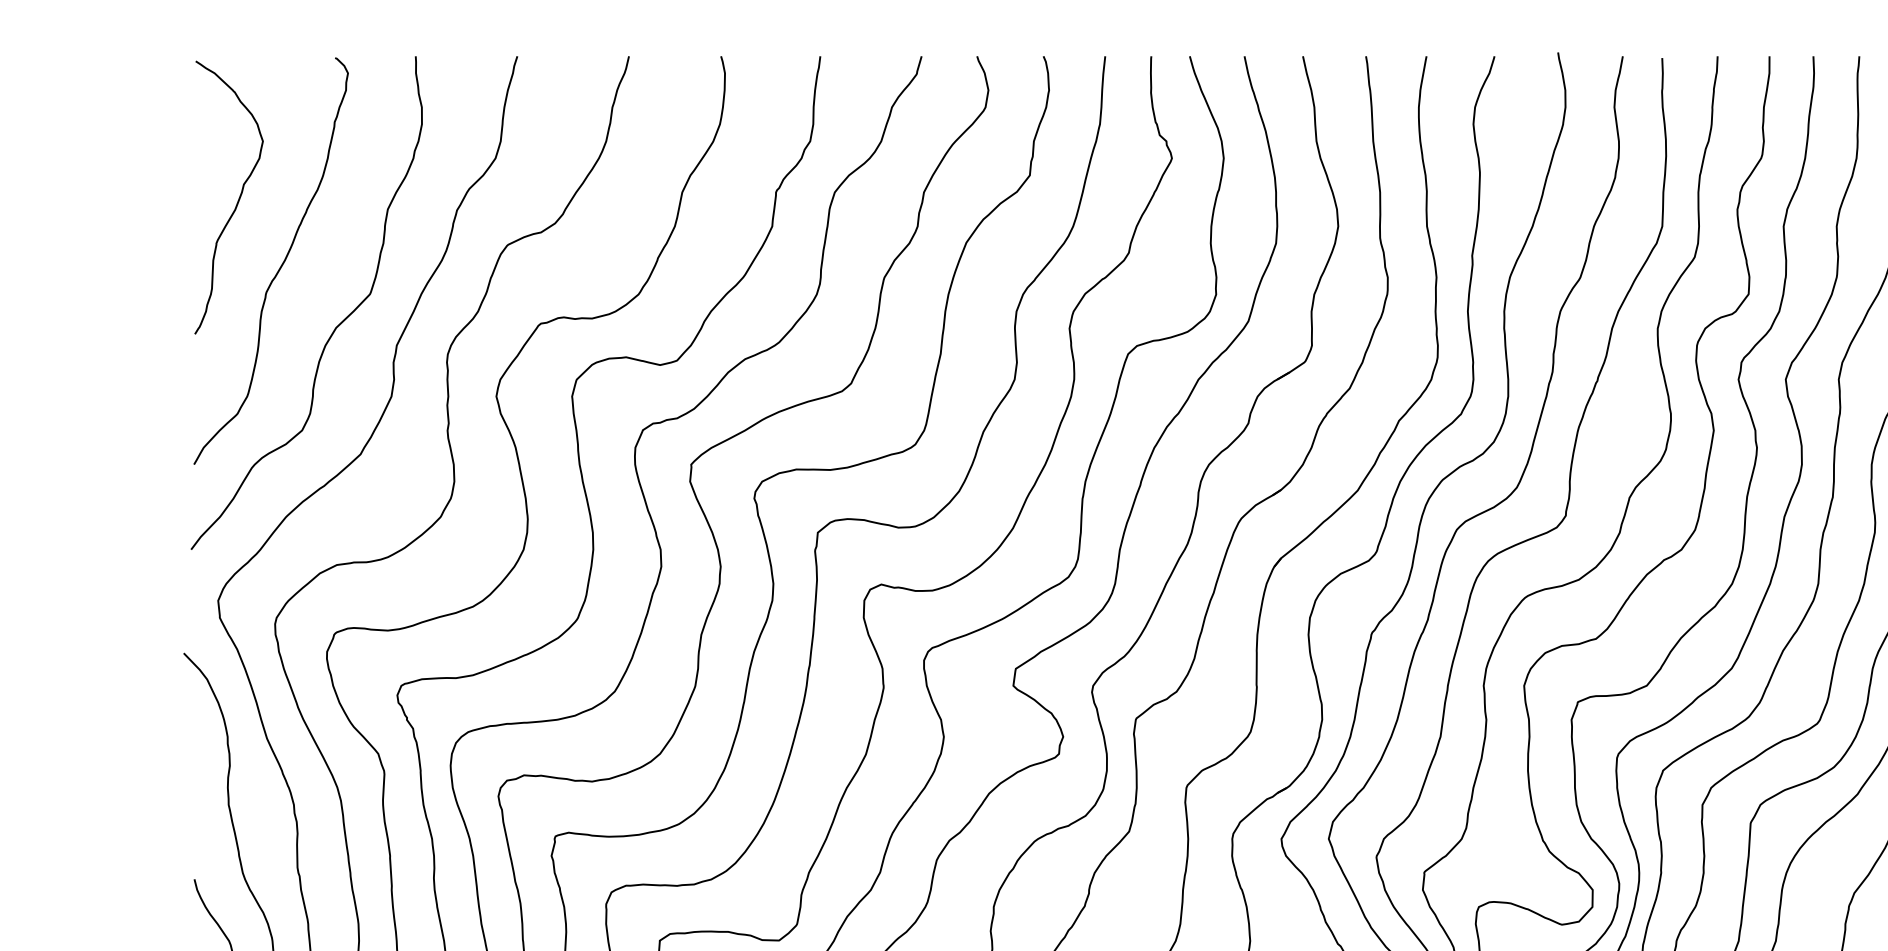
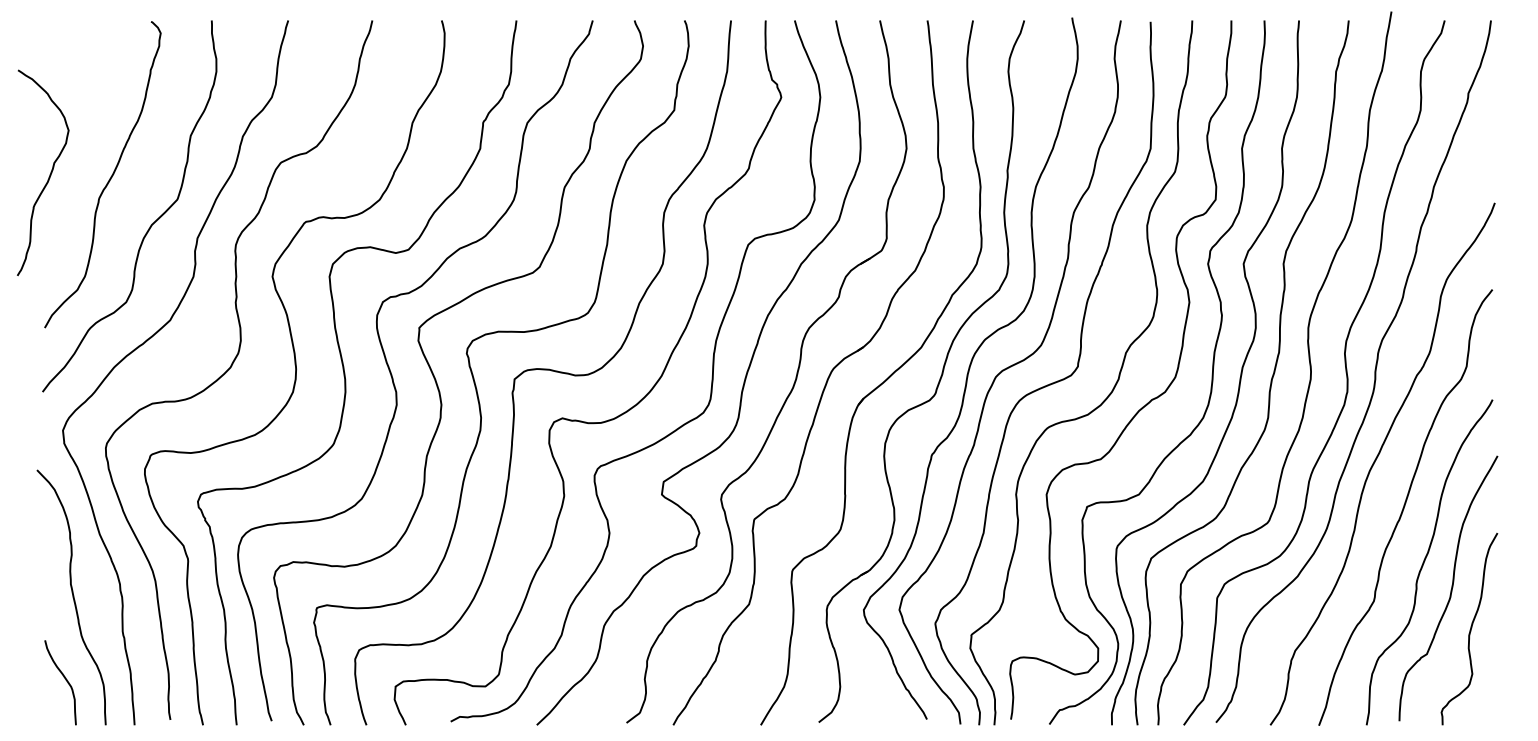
curve: (237, 199) -> (49, 174), moved

